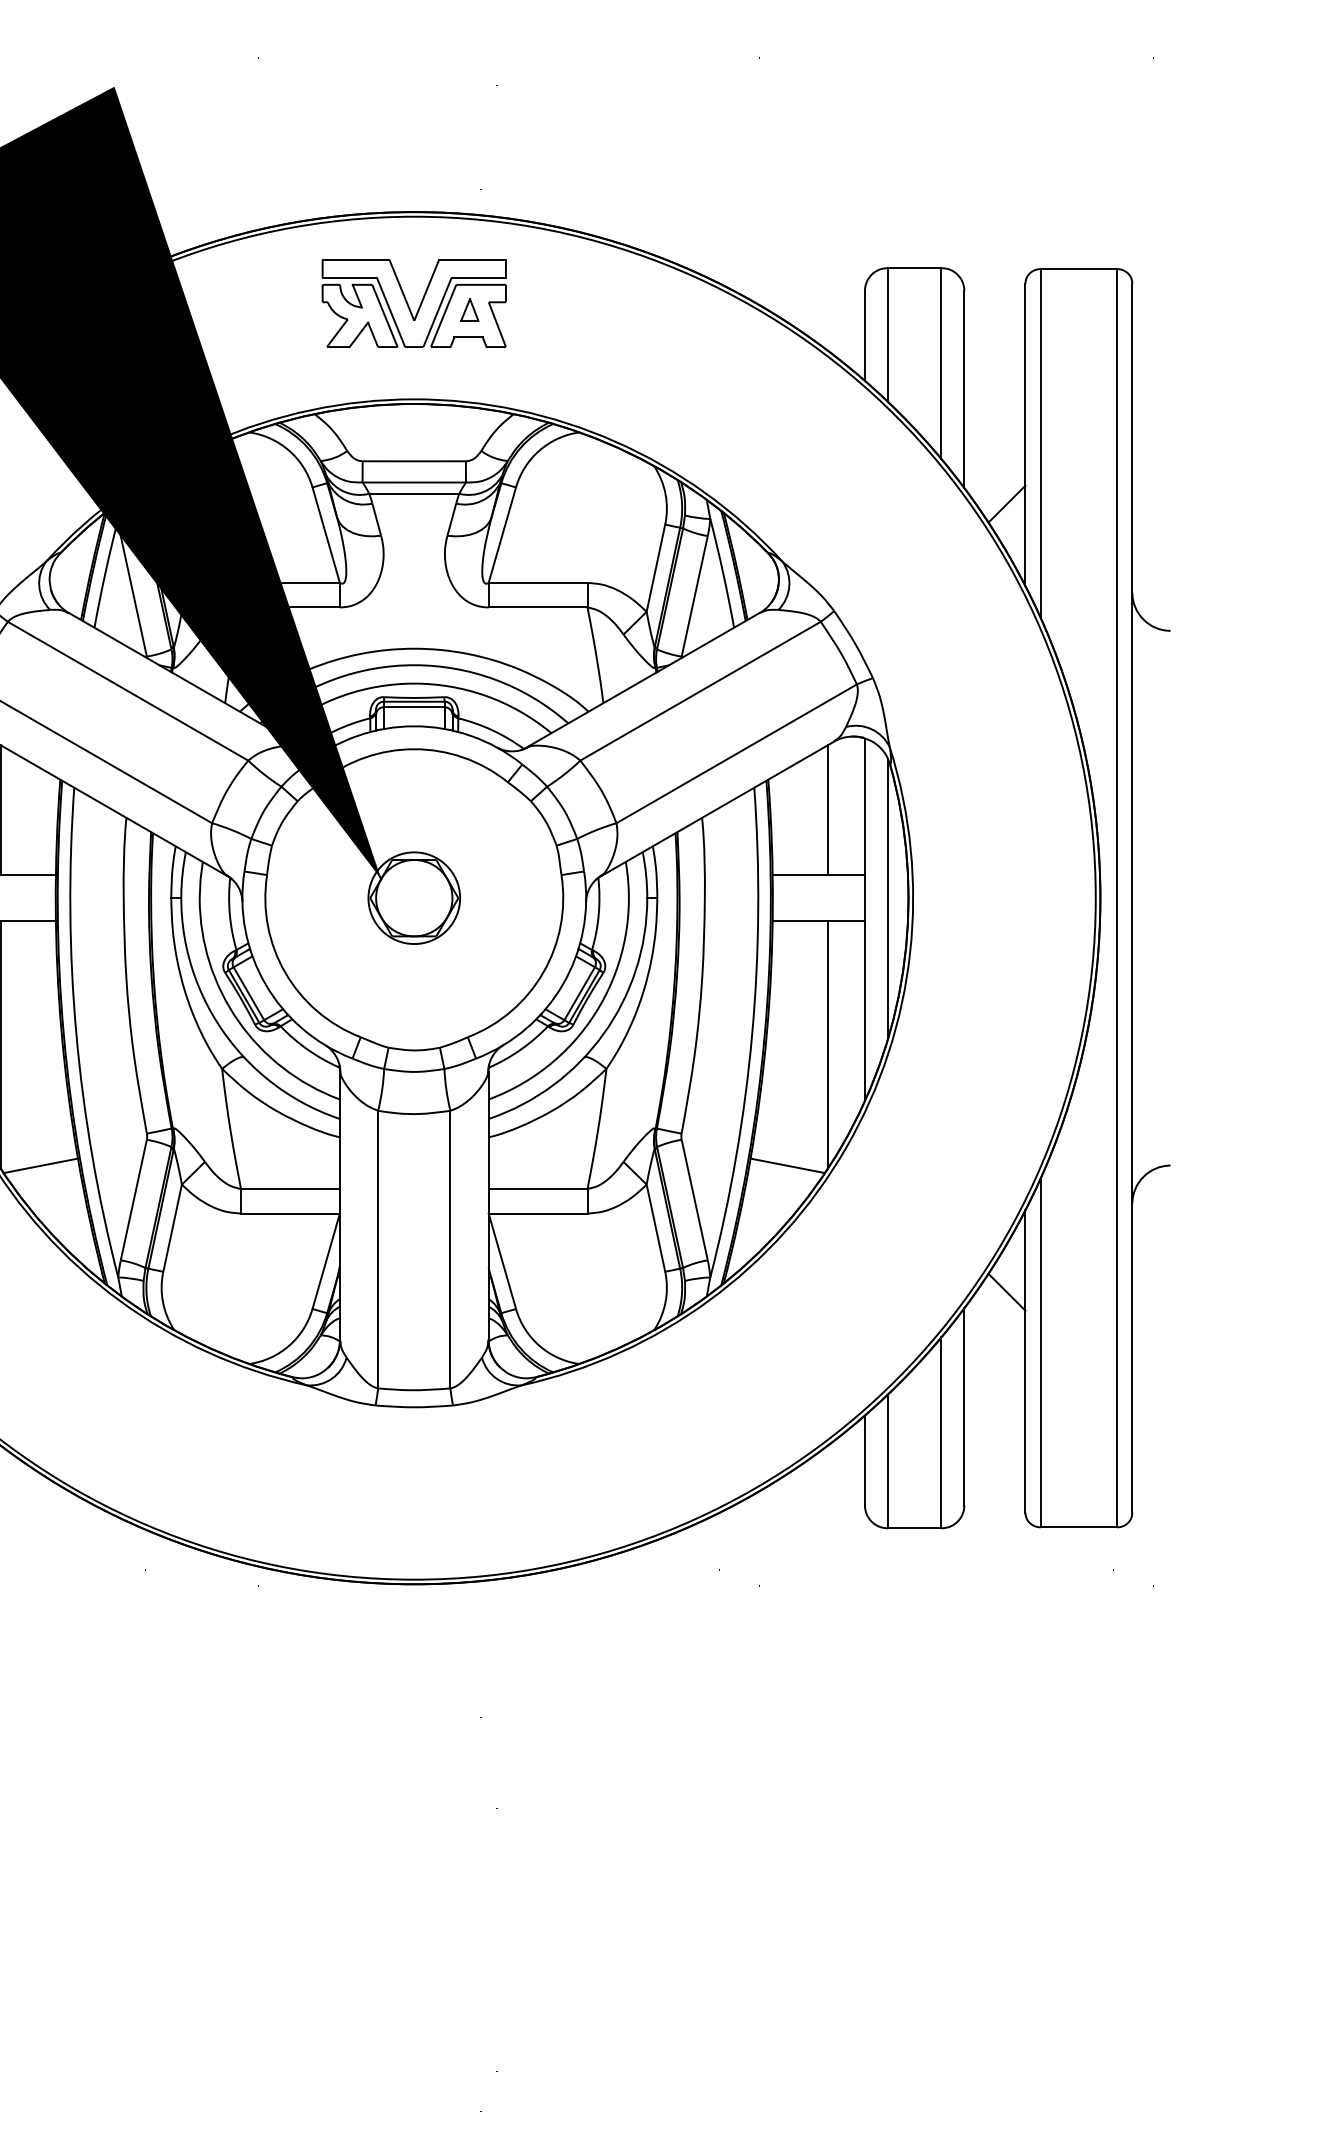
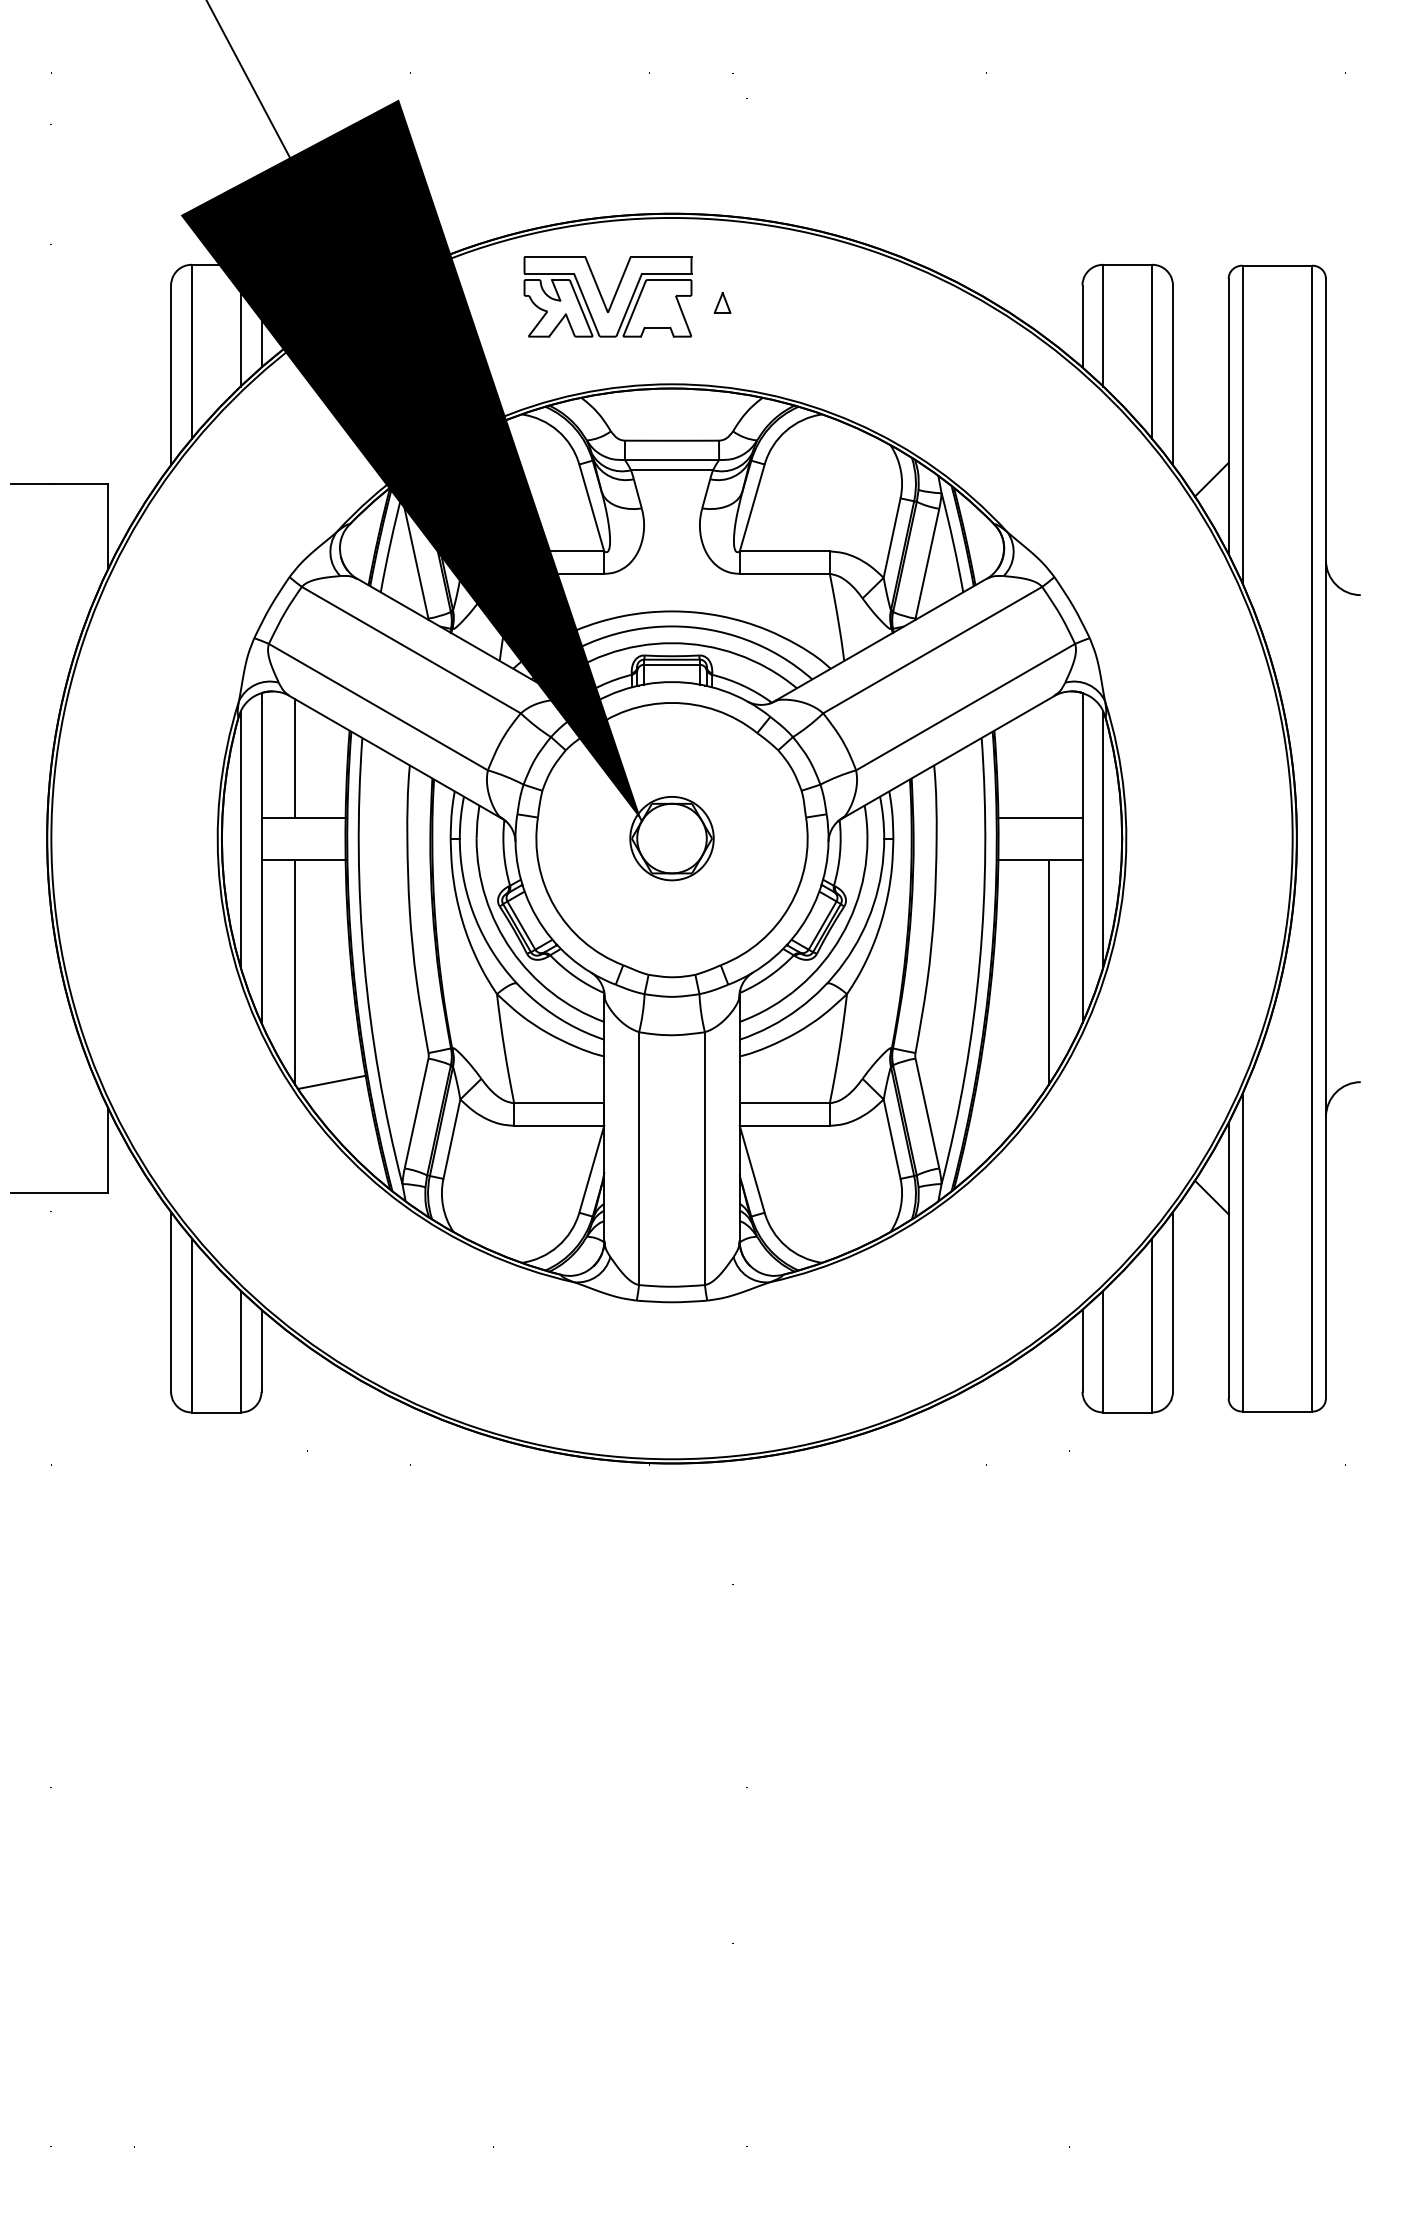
part: (413, 302) -> (607, 296), moved
line: (827, 810) -> (1048, 758), removed
line: (788, 1164) -> (1012, 1081), removed

